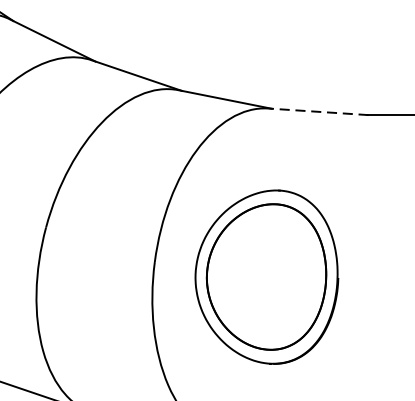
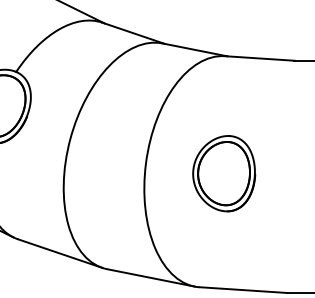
line: (317, 111) -> (259, 58), dashed -> solid
part: (267, 277) -> (224, 173), size x0.62

